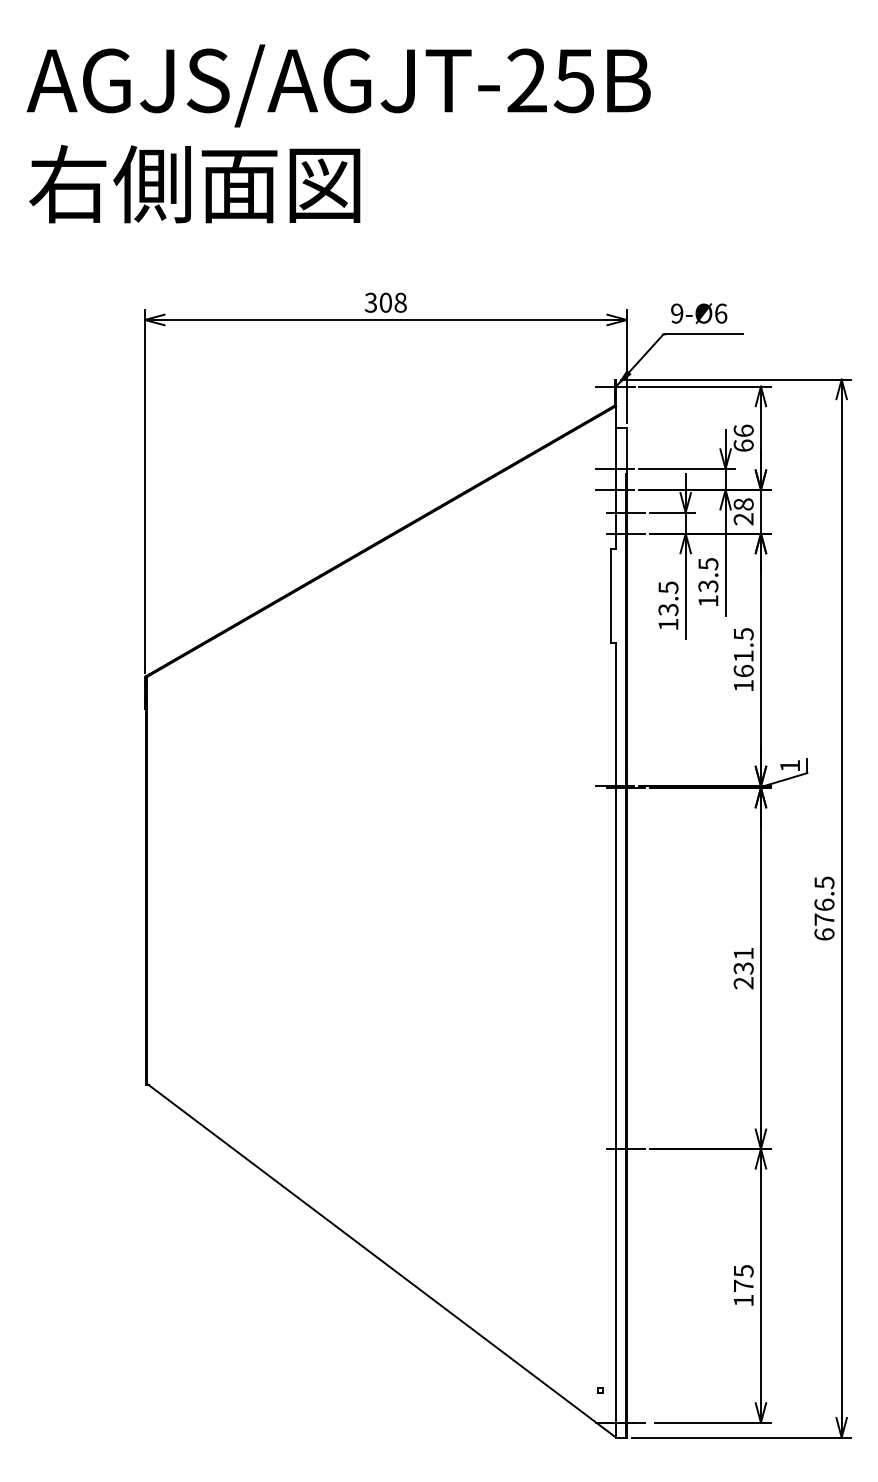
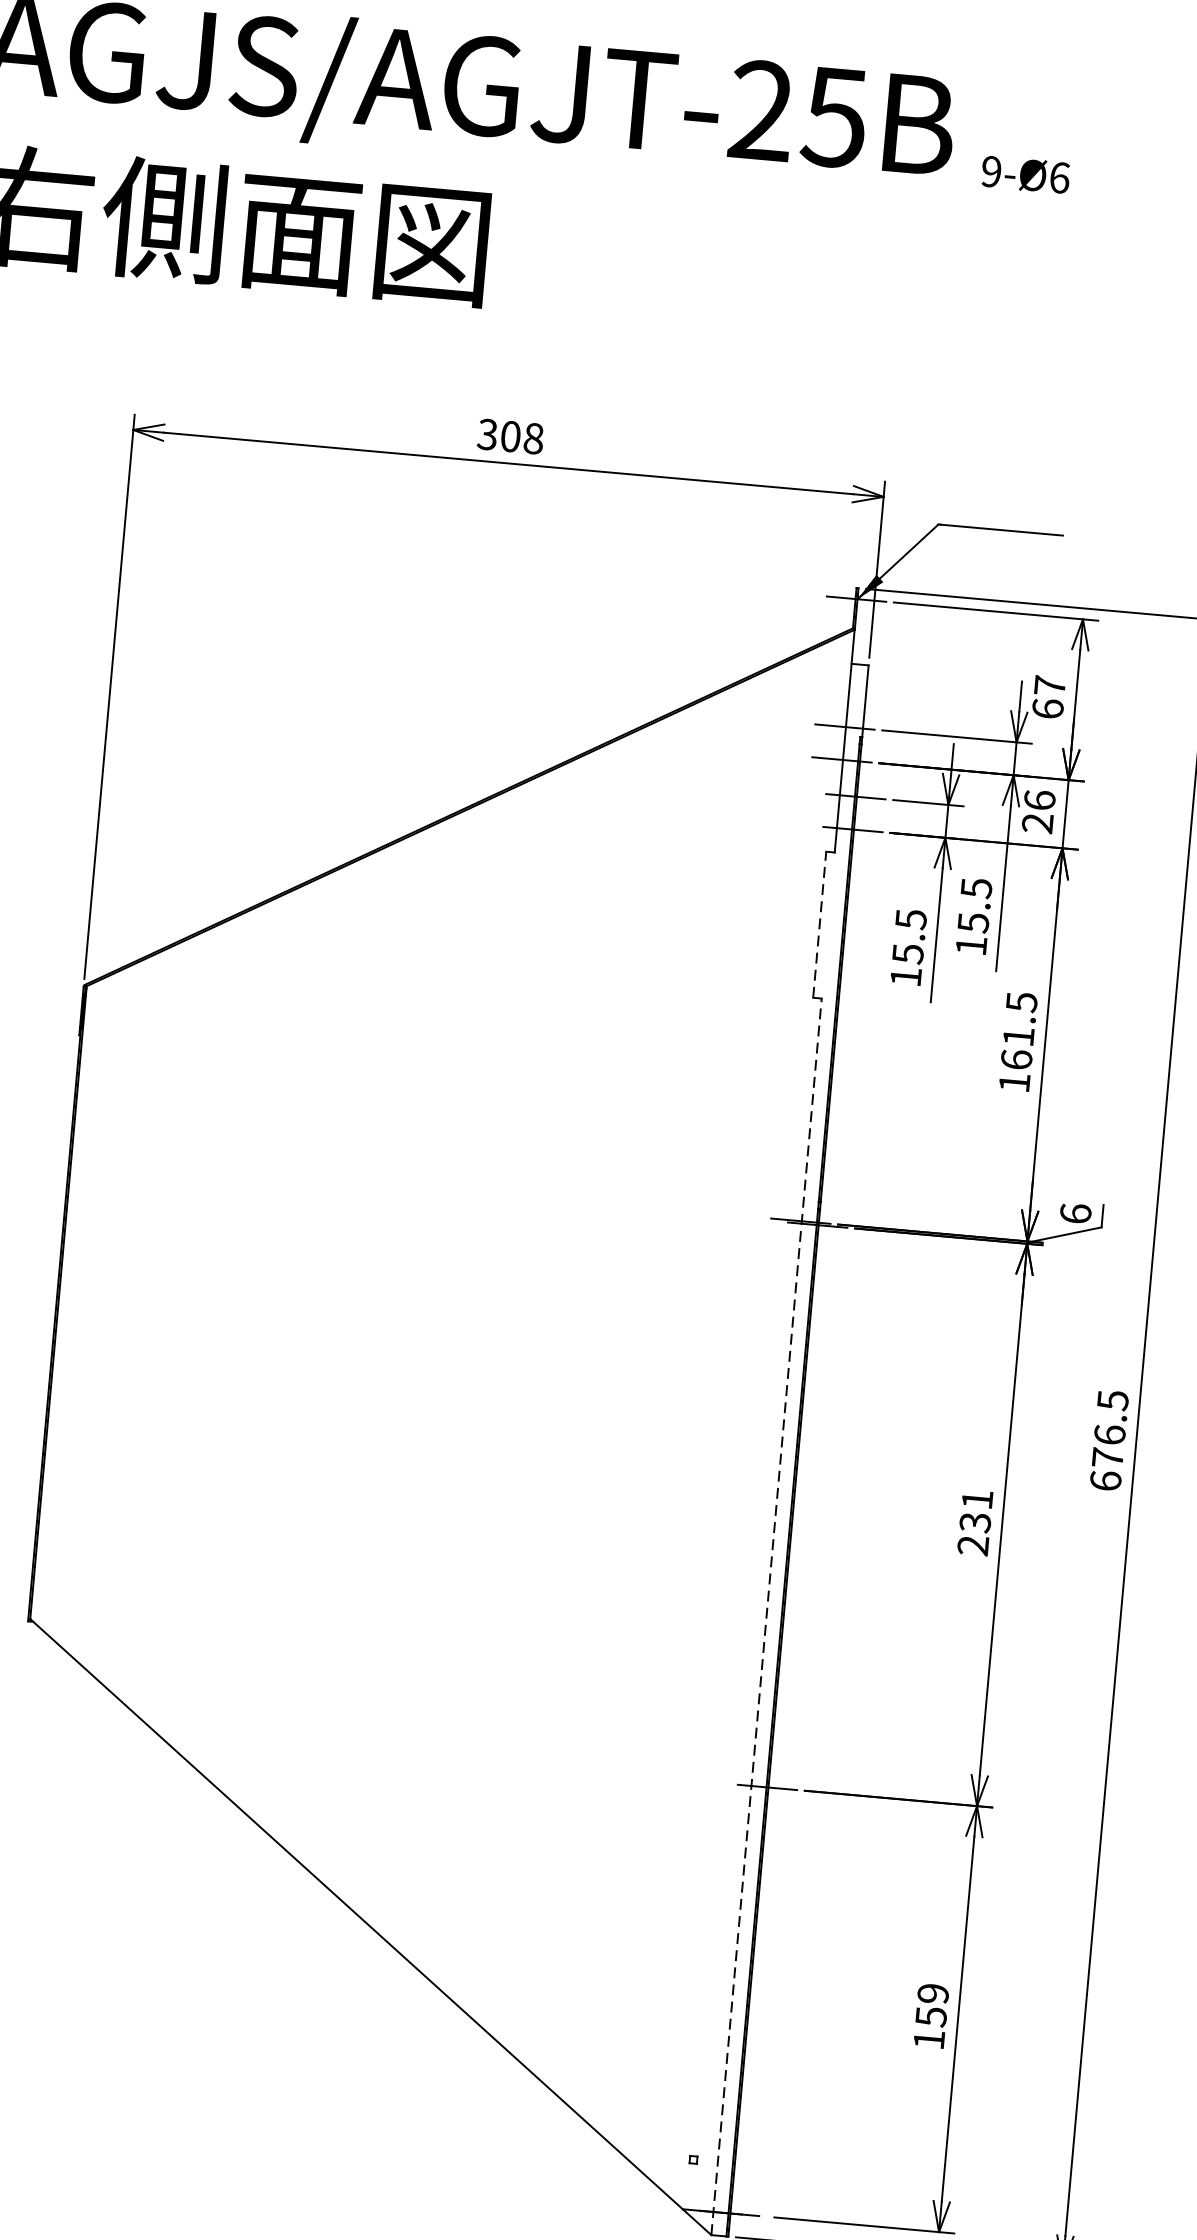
text: (699, 313) -> (1026, 174), moved
text: (743, 430) -> (1049, 685), 66 -> 67
text: (743, 504) -> (1039, 800), 28 -> 26
text: (707, 585) -> (972, 921), 13.5 -> 15.5
line: (610, 596) -> (819, 925), solid -> dashed
text: (667, 609) -> (906, 953), 13.5 -> 15.5
text: (790, 765) -> (1076, 1213), 1 -> 6
line: (616, 1039) -> (767, 1615), solid -> dashed
text: (743, 1278) -> (931, 2005), 175 -> 159

